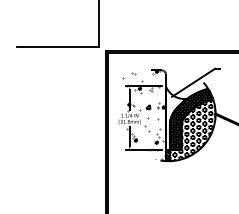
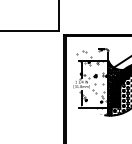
hatch: (174, 118) -> (114, 84), added

